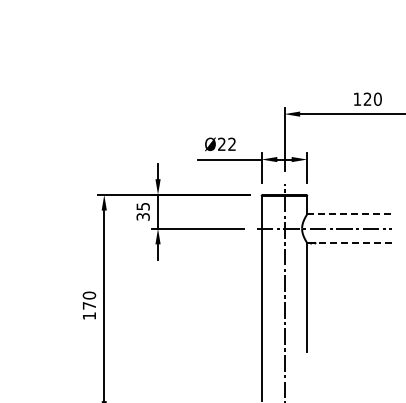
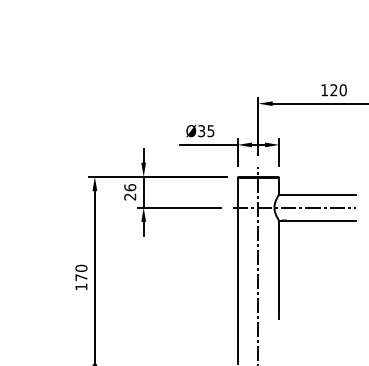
text: (226, 144) -> (205, 131), Ø22 -> Ø35
text: (142, 211) -> (129, 192), 35 -> 26
line: (350, 214) -> (318, 194), dashed -> solid
line: (349, 243) -> (317, 221), dashed -> solid

